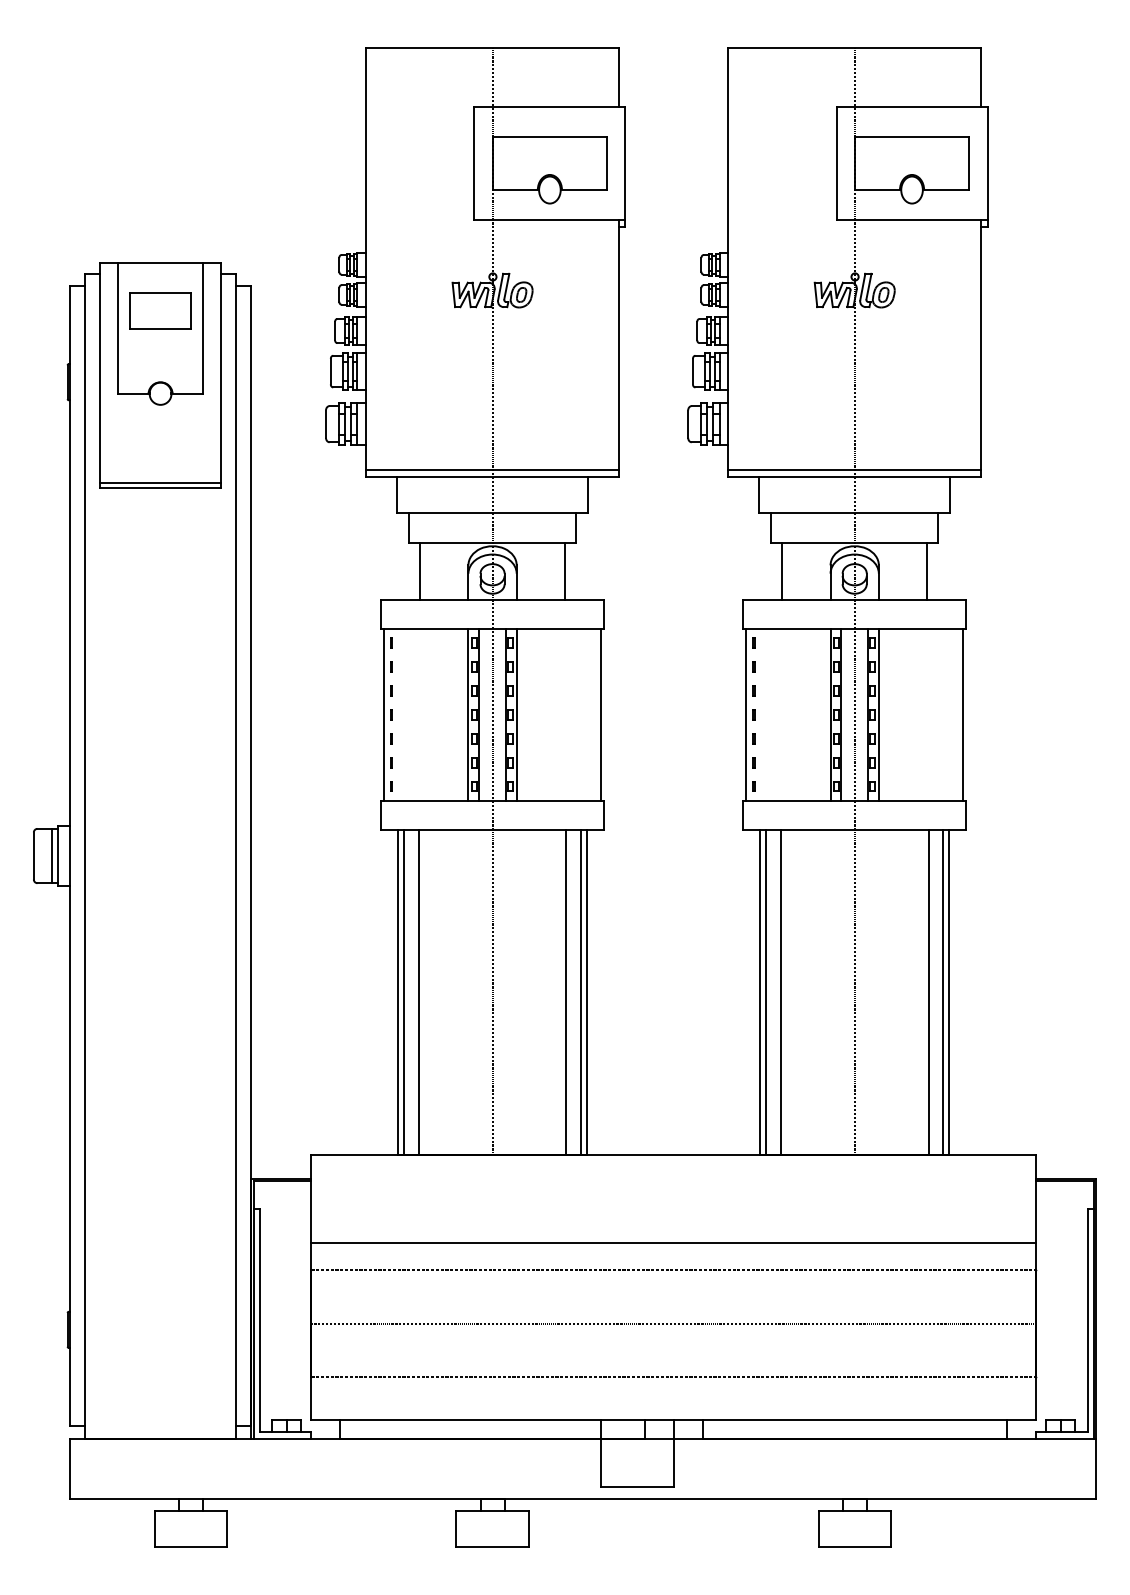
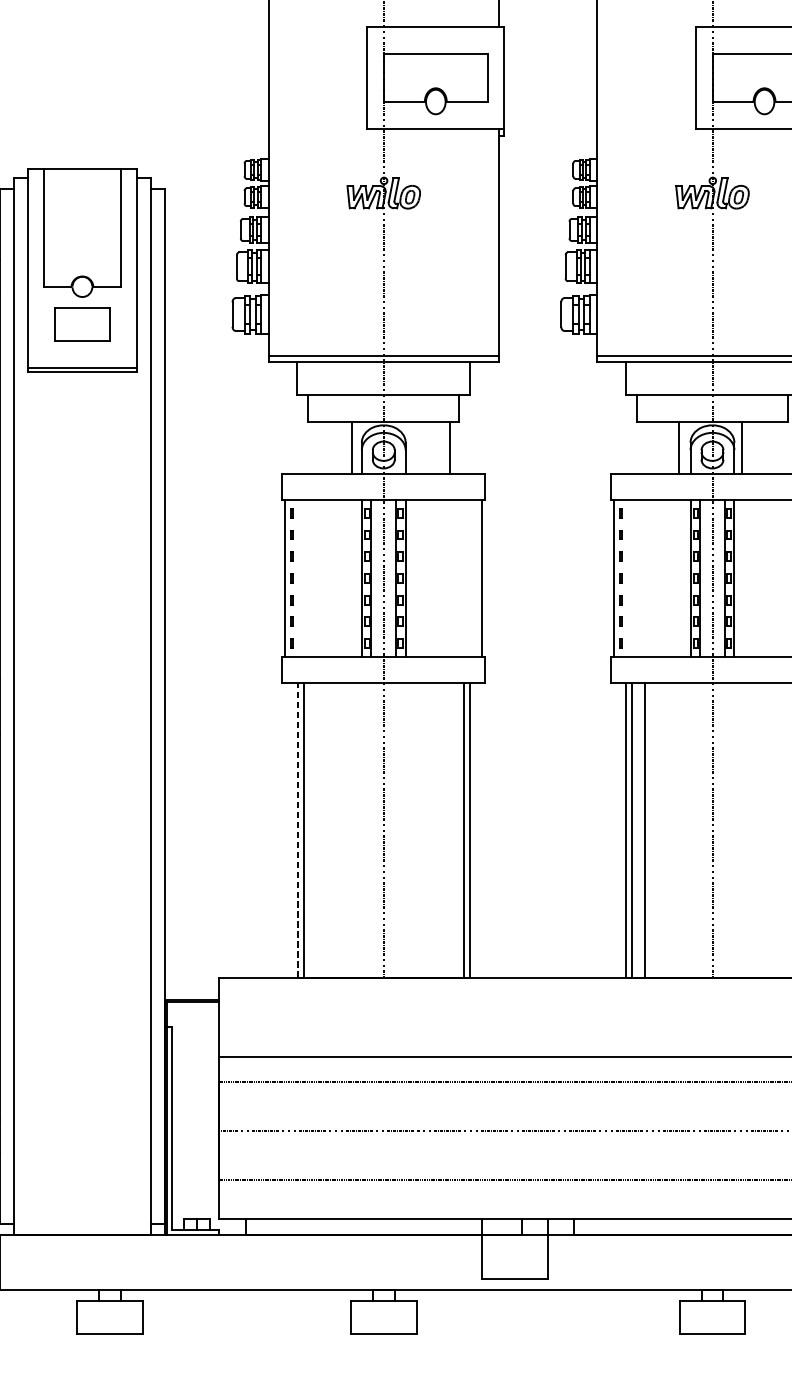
part: (160, 310) -> (82, 323), moved
line: (420, 571) -> (351, 448), moved
line: (782, 571) -> (679, 448), moved
line: (927, 571) -> (742, 448), moved
line: (418, 991) -> (316, 829), removed
line: (566, 991) -> (450, 829), removed
line: (928, 991) -> (779, 829), removed
line: (397, 992) -> (297, 830), solid -> dashed

